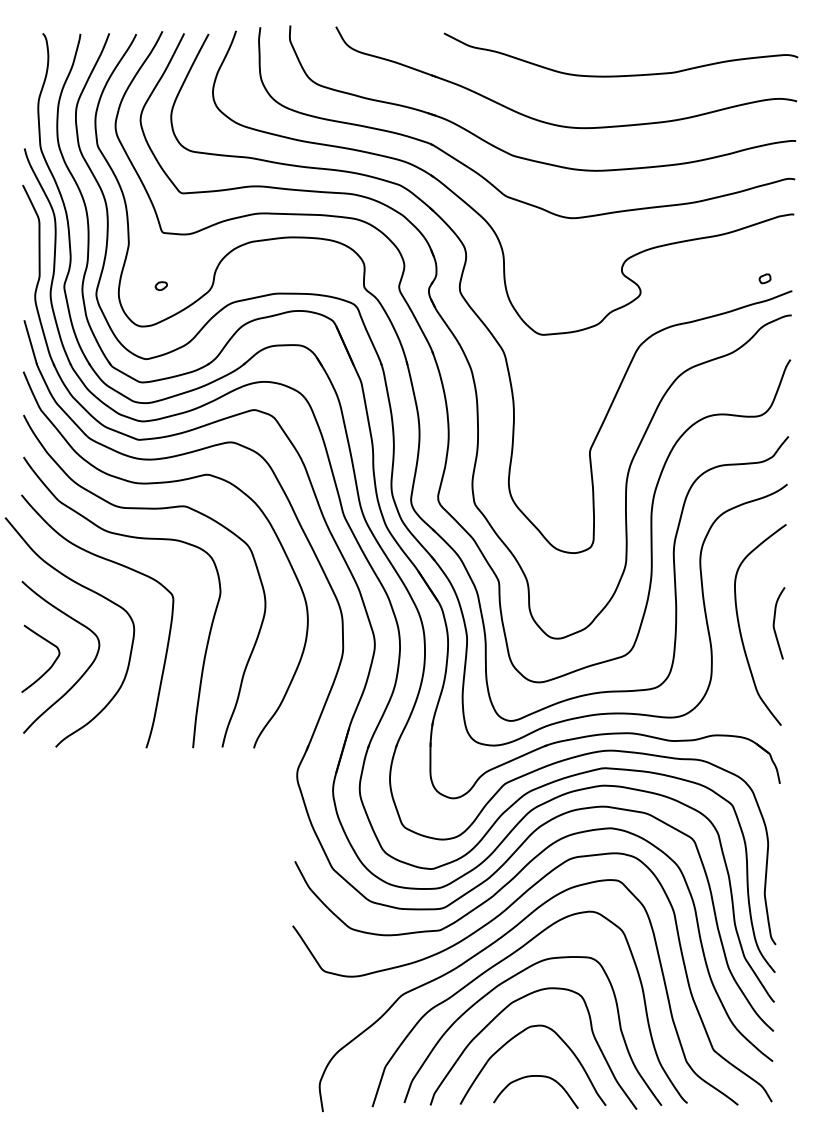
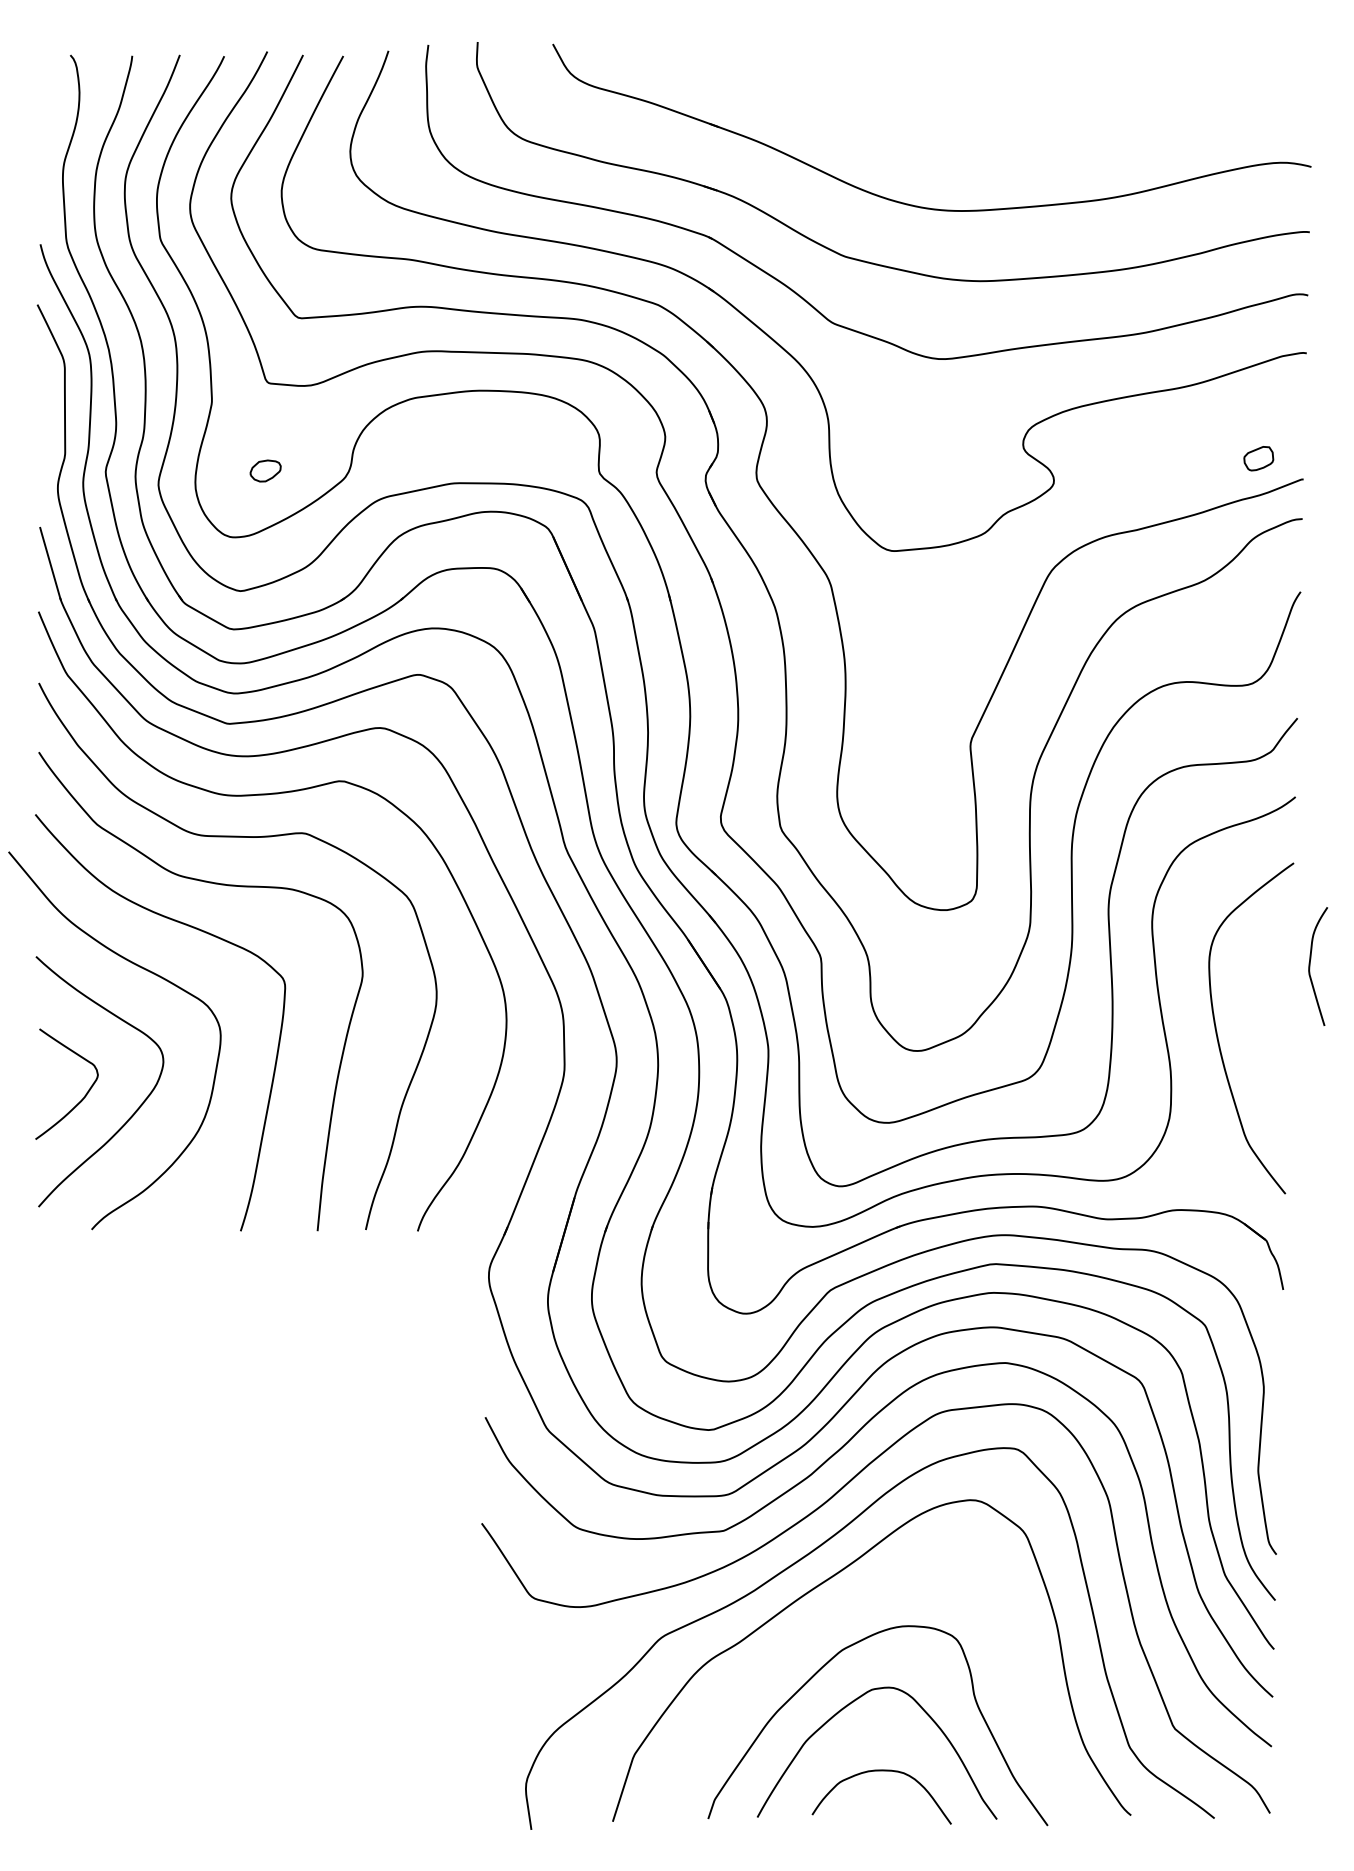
curve: (621, 75) -> (1022, 124), removed
part: (764, 278) -> (1257, 458), size x1.6
part: (160, 285) -> (264, 469), size x1.6
curve: (774, 623) -> (1310, 966), moved
curve: (505, 982) -> (831, 1616), removed

